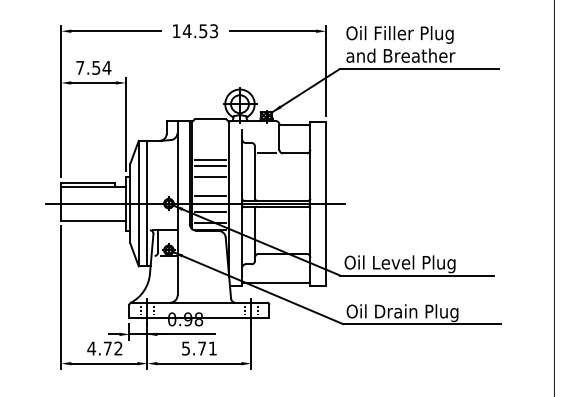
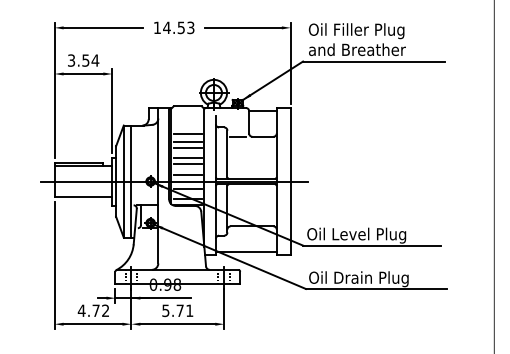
text: (80, 67) -> (71, 60), 7.54 -> 3.54
line: (210, 149) -> (187, 133), added
line: (210, 183) -> (187, 163), added

